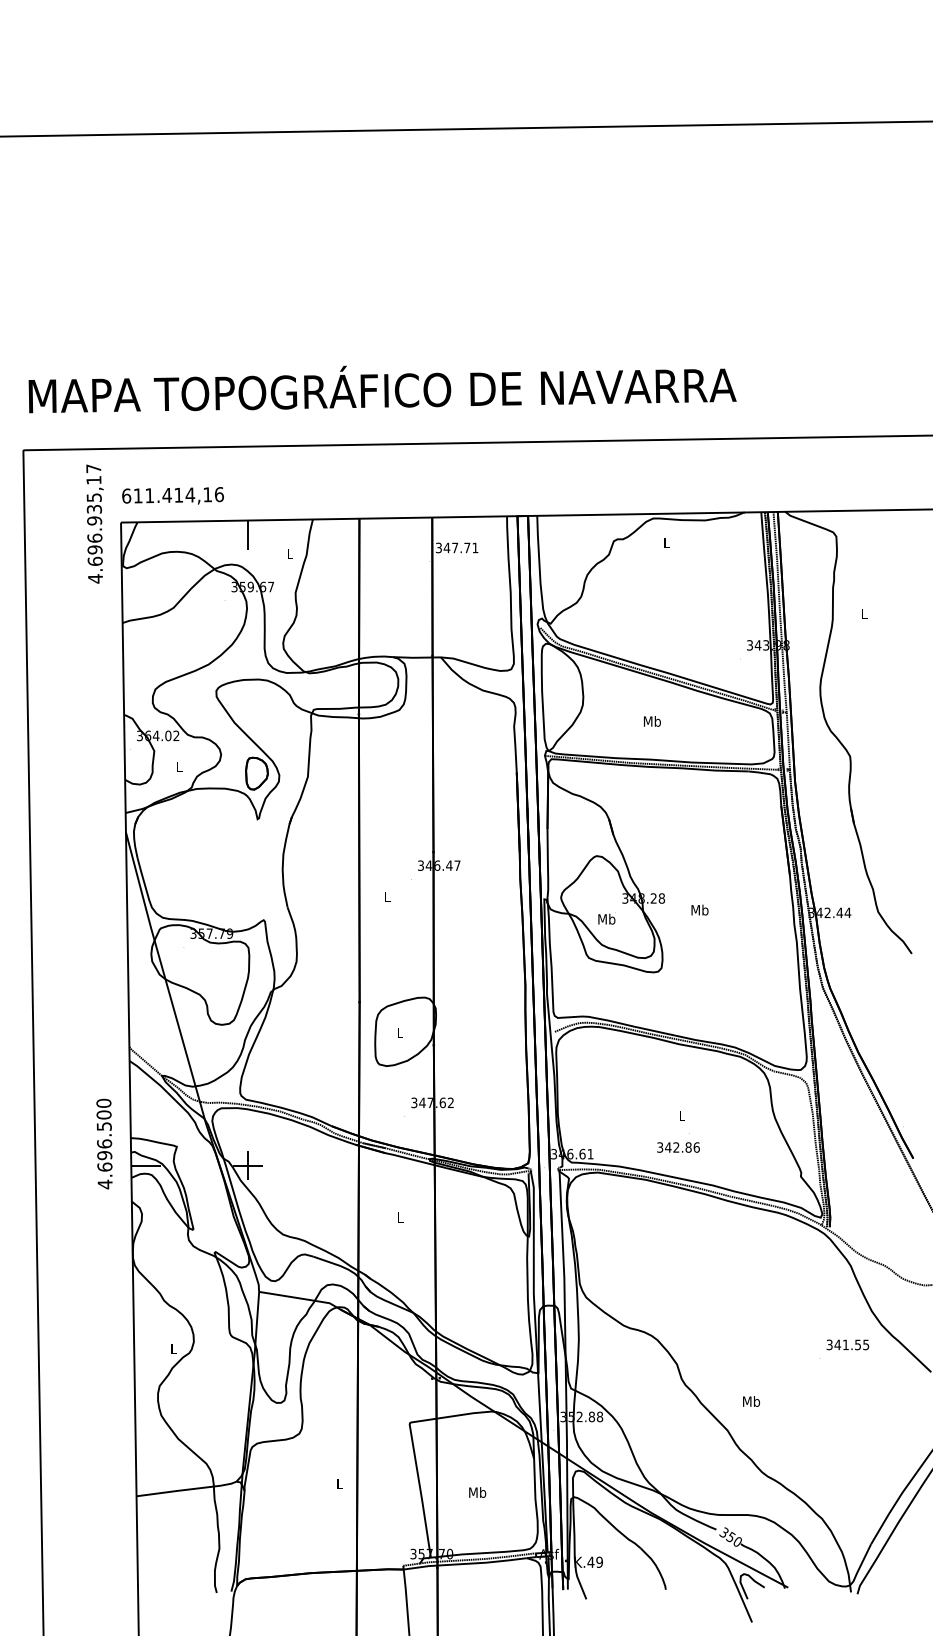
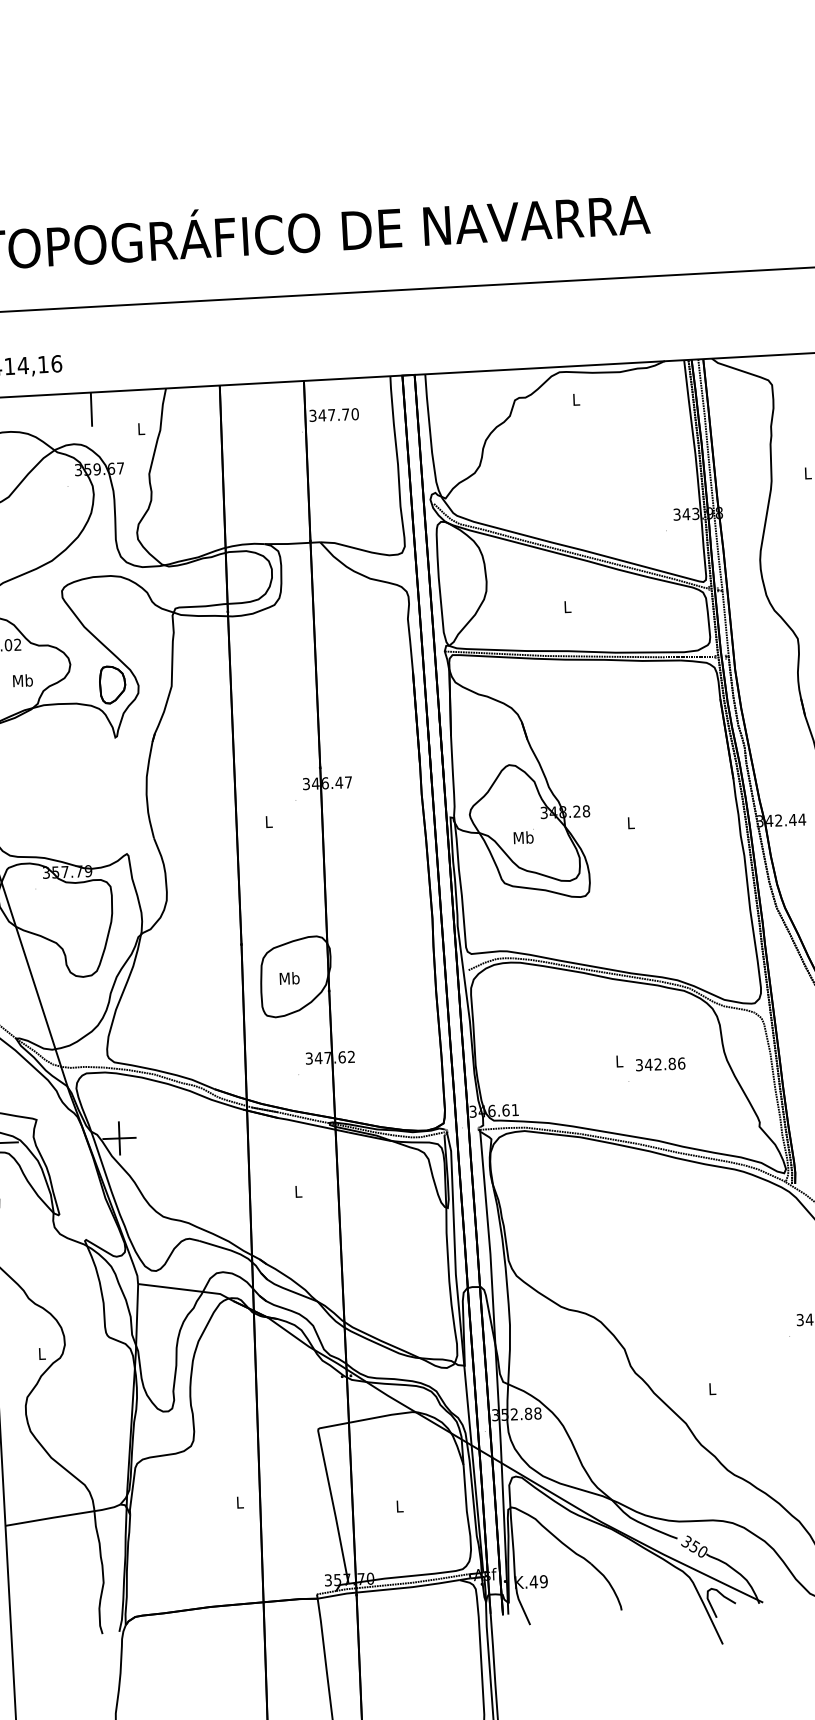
text: (475, 547) -> (355, 413), 347.71 -> 347.70
text: (651, 721) -> (566, 607), Mb -> L
text: (179, 766) -> (22, 680), L -> Mb
text: (699, 909) -> (630, 822), Mb -> L
text: (399, 1032) -> (288, 977), L -> Mb
text: (678, 1147) -> (660, 1064), moved
text: (751, 1401) -> (712, 1388), Mb -> L
text: (477, 1492) -> (399, 1506), Mb -> L

